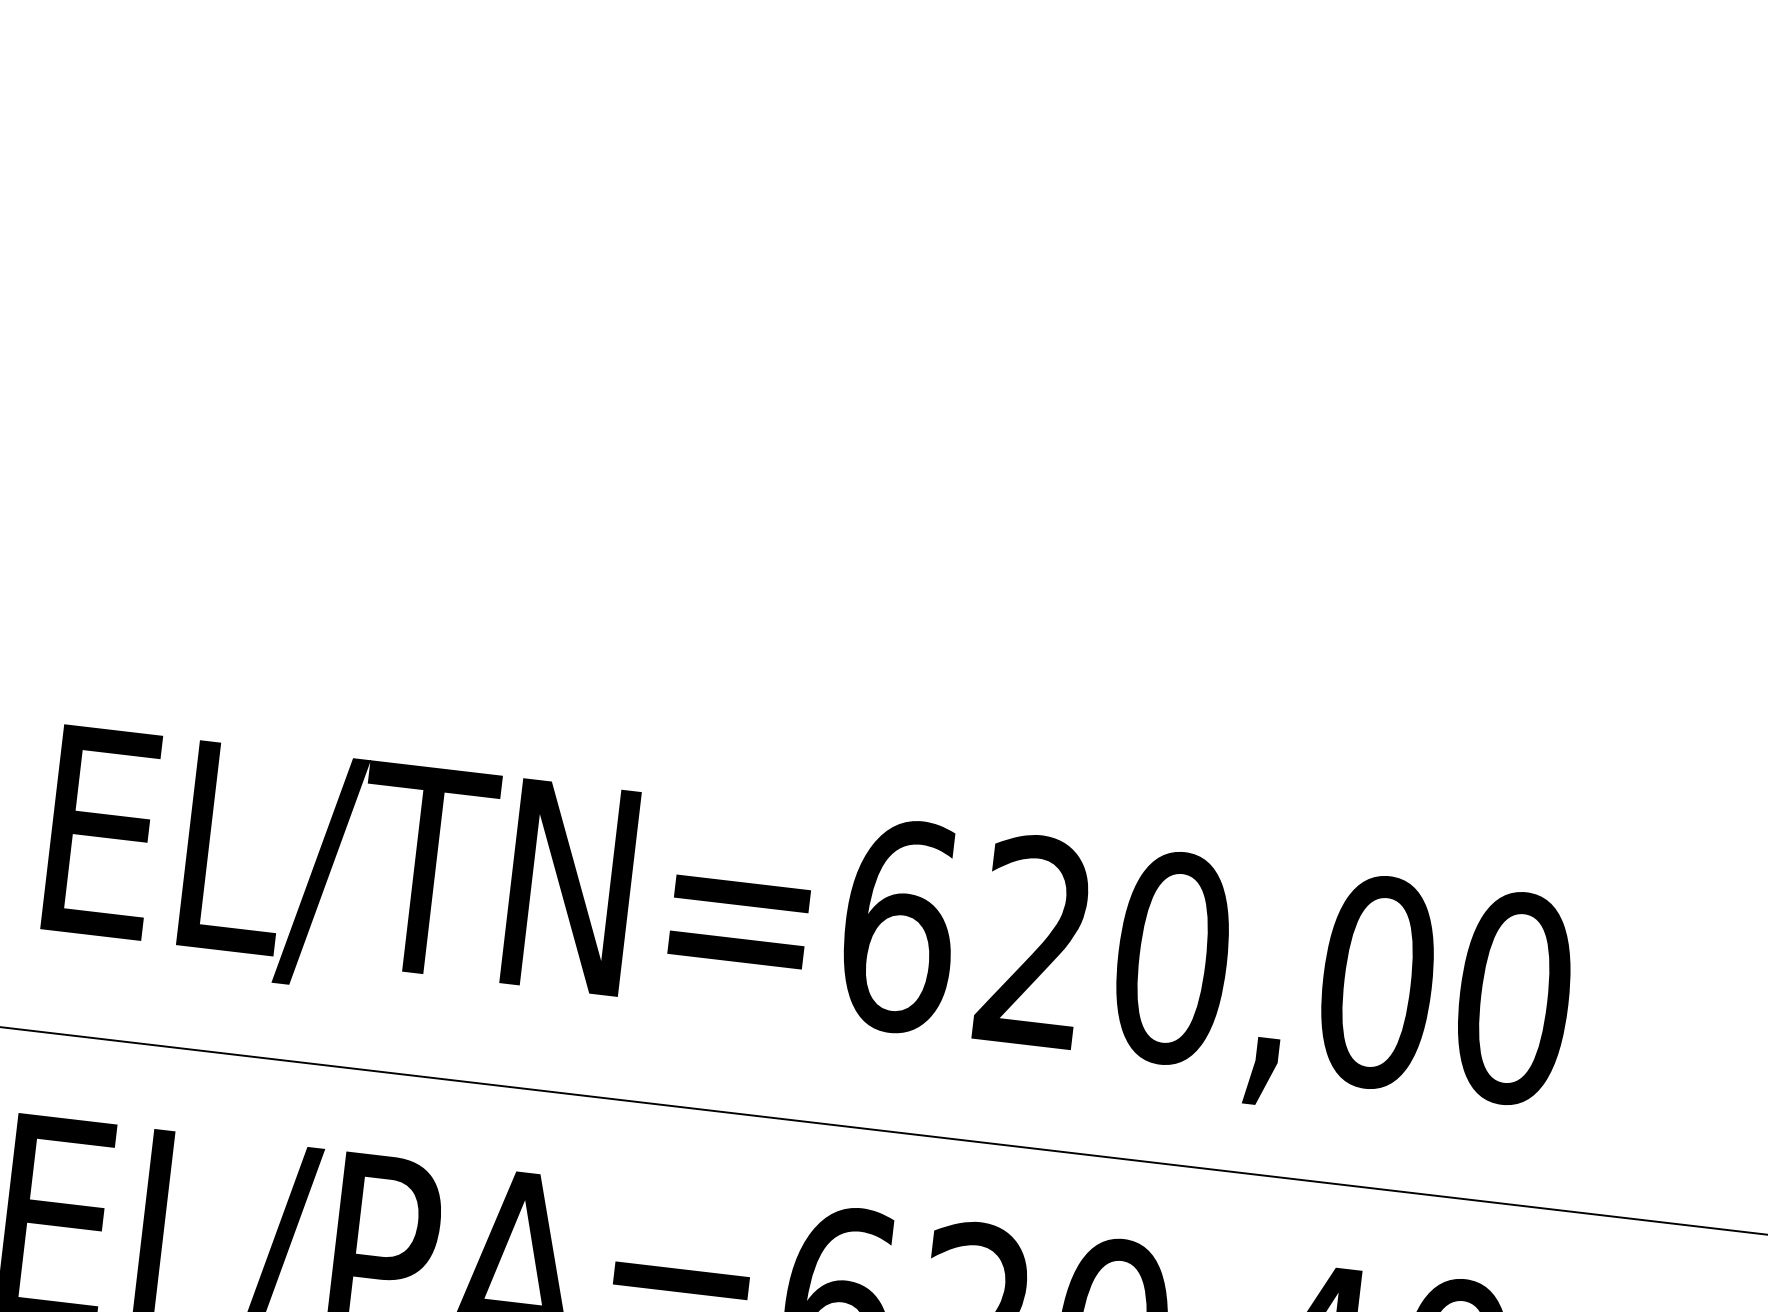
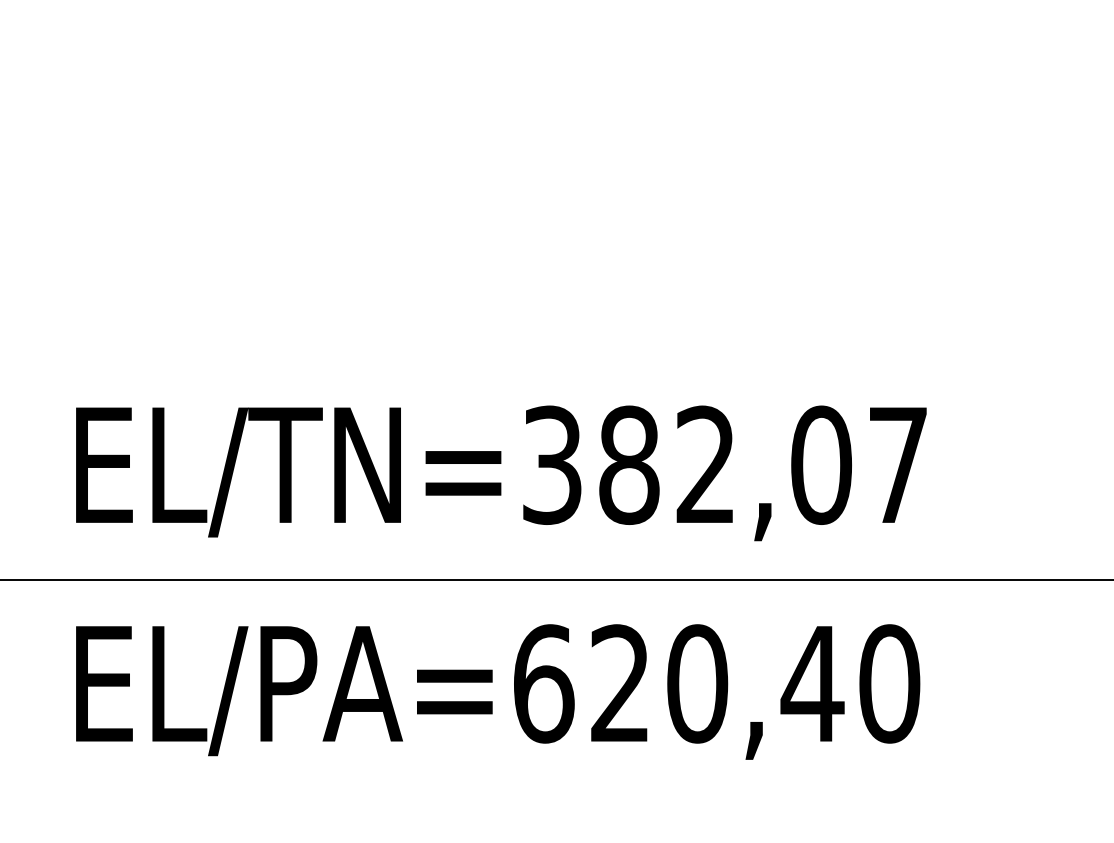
text: (1206, 960) -> (725, 464), EL/TN=620,00 -> EL/TN=382,07

